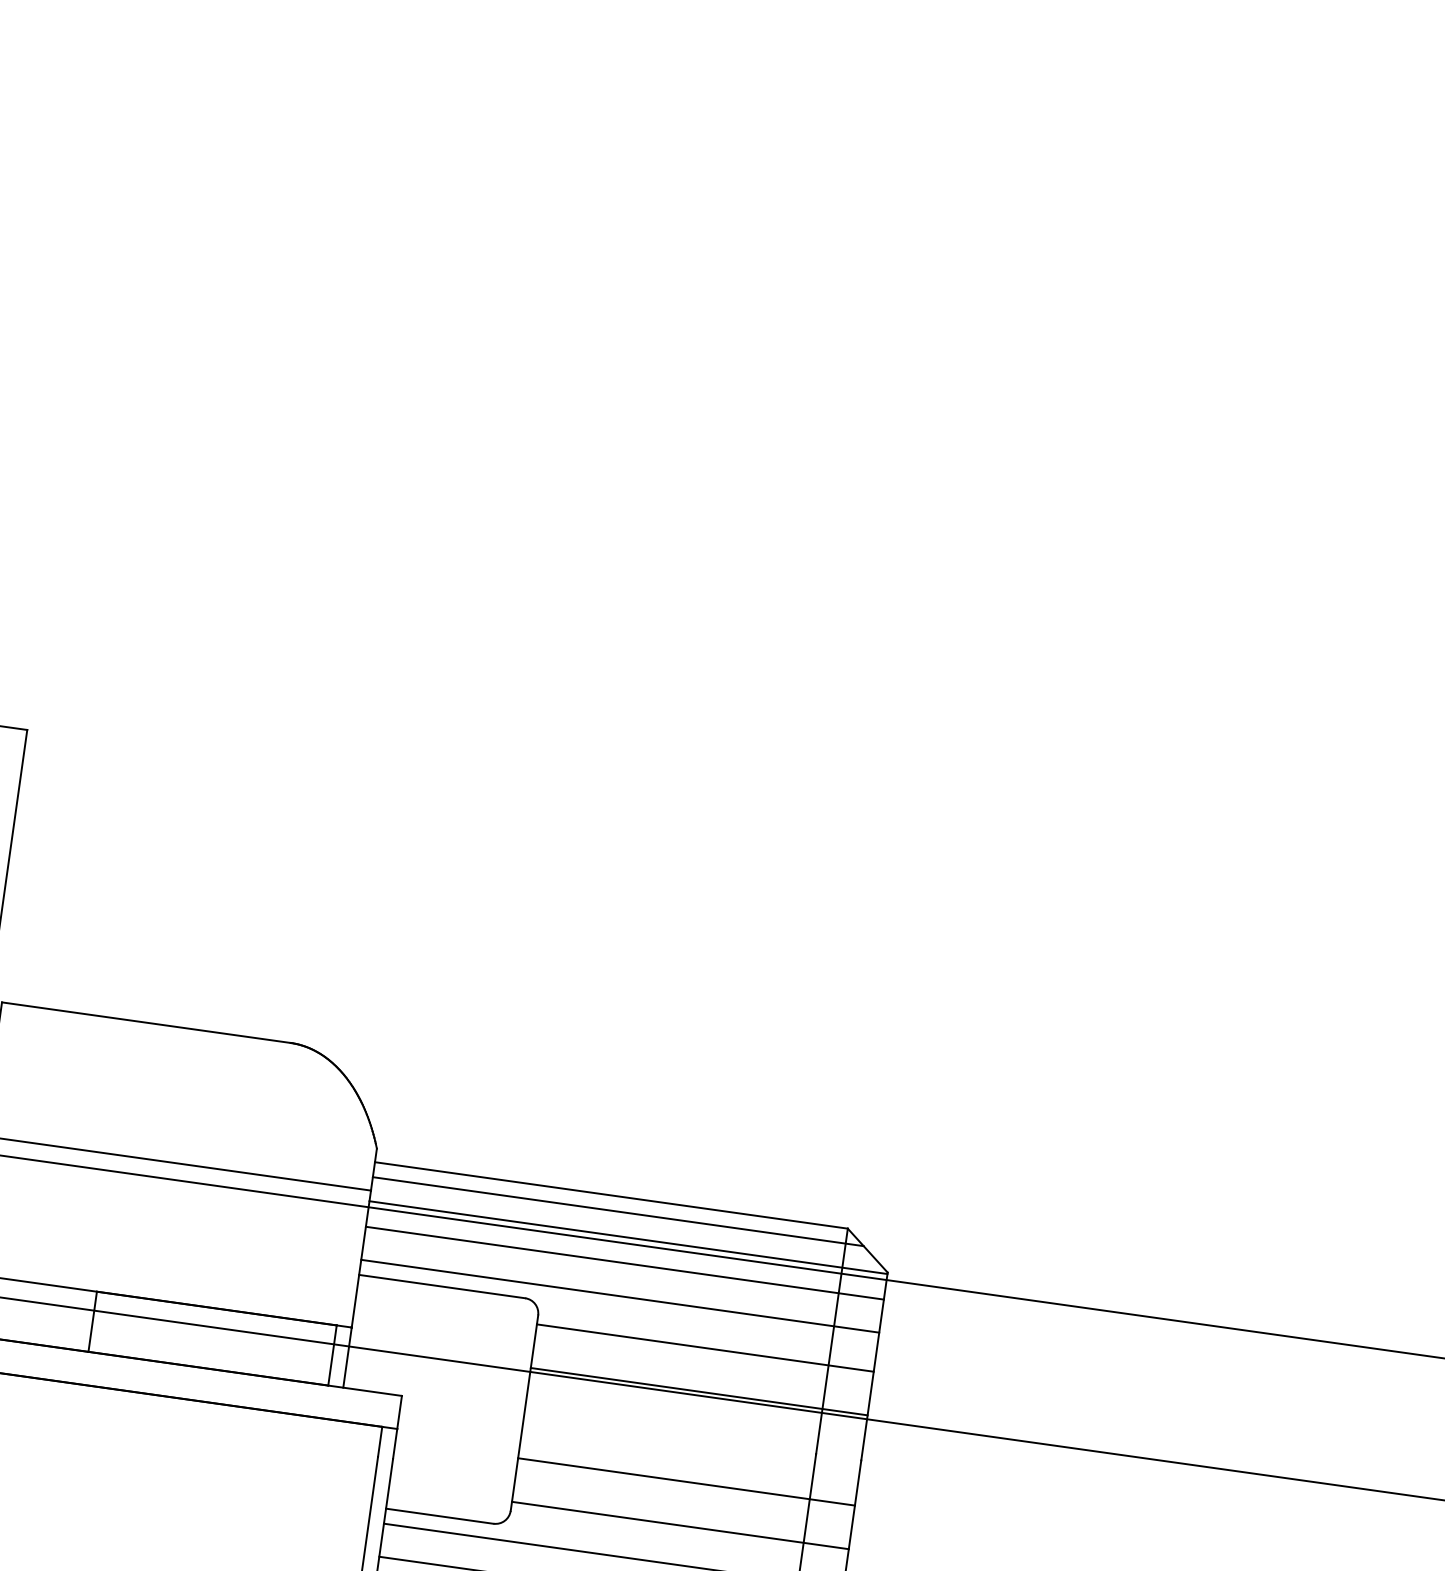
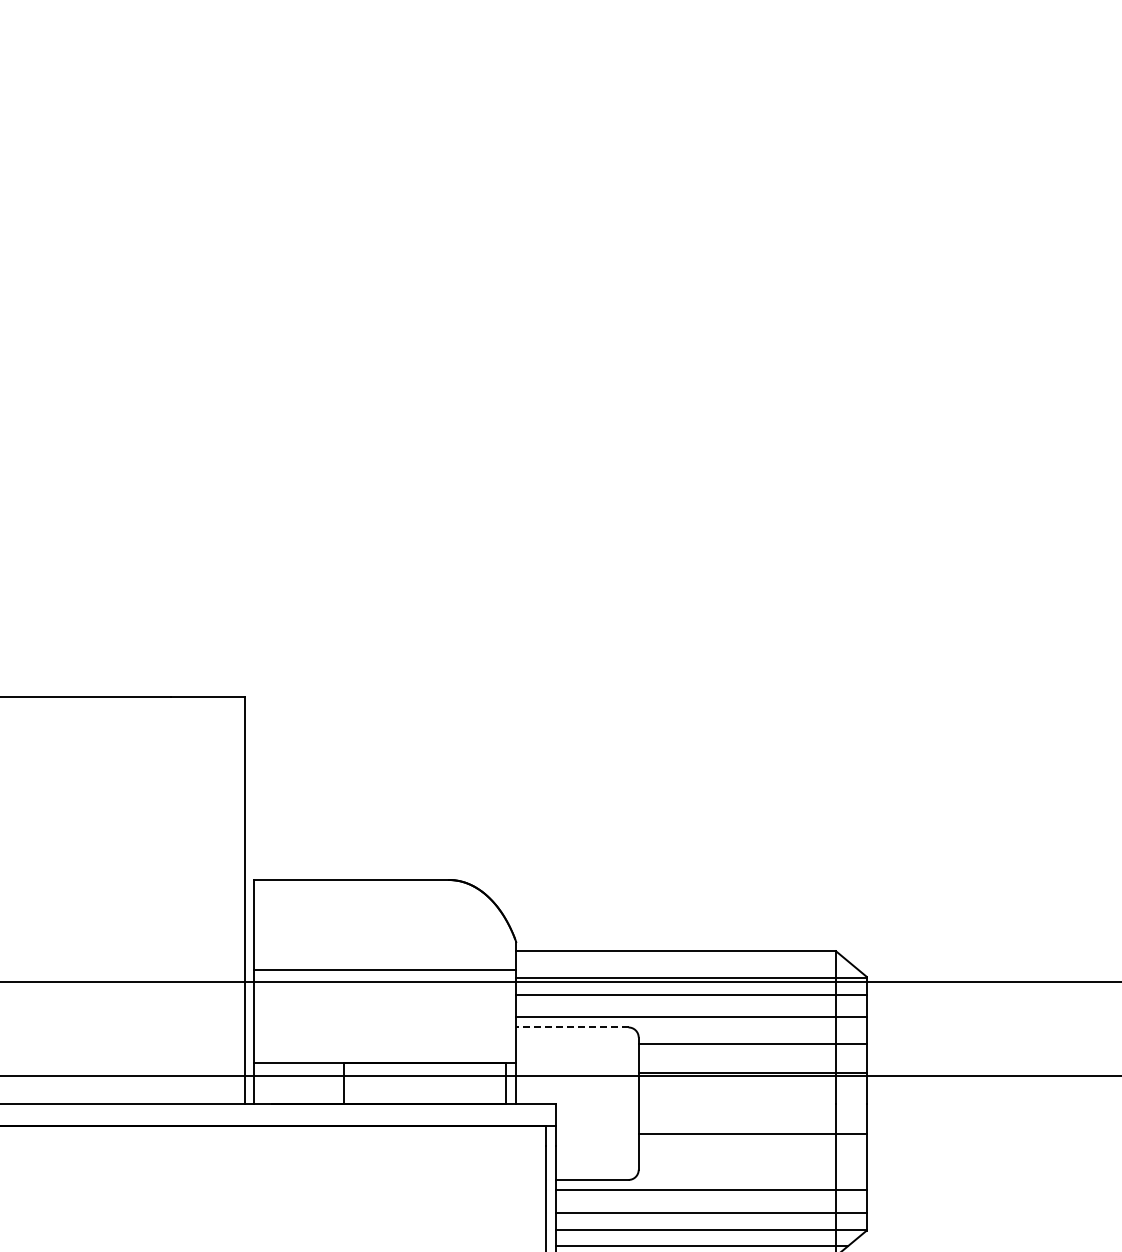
line: (618, 1211) -> (682, 961), removed
line: (440, 1286) -> (571, 1027), solid -> dashed
line: (680, 1525) -> (752, 1163), removed

